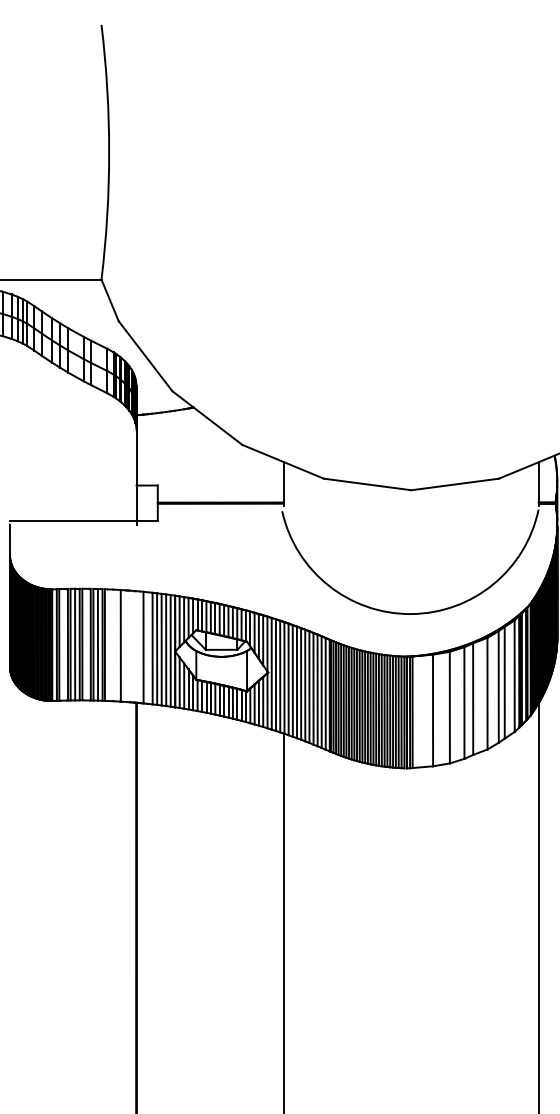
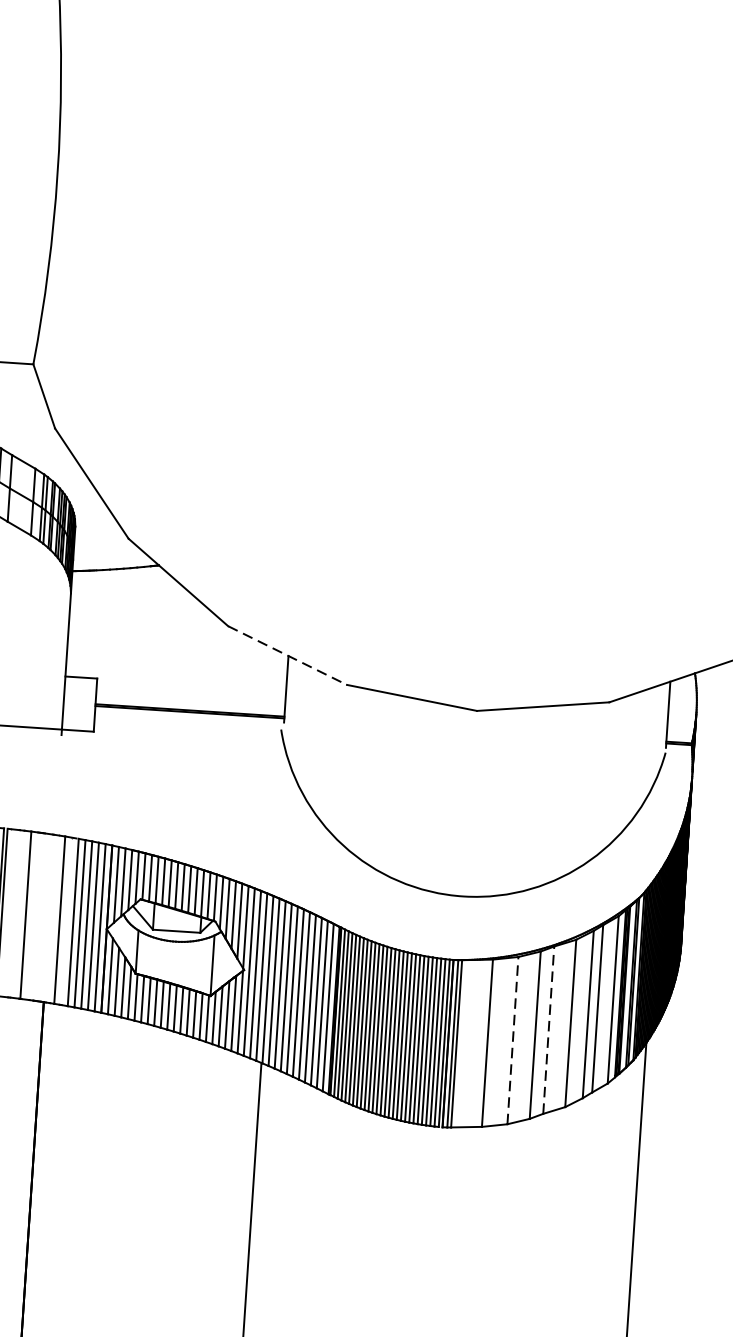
line: (283, 462) -> (287, 656), solid -> dashed
line: (473, 699) -> (549, 1030), solid -> dashed
line: (449, 707) -> (512, 1040), solid -> dashed

